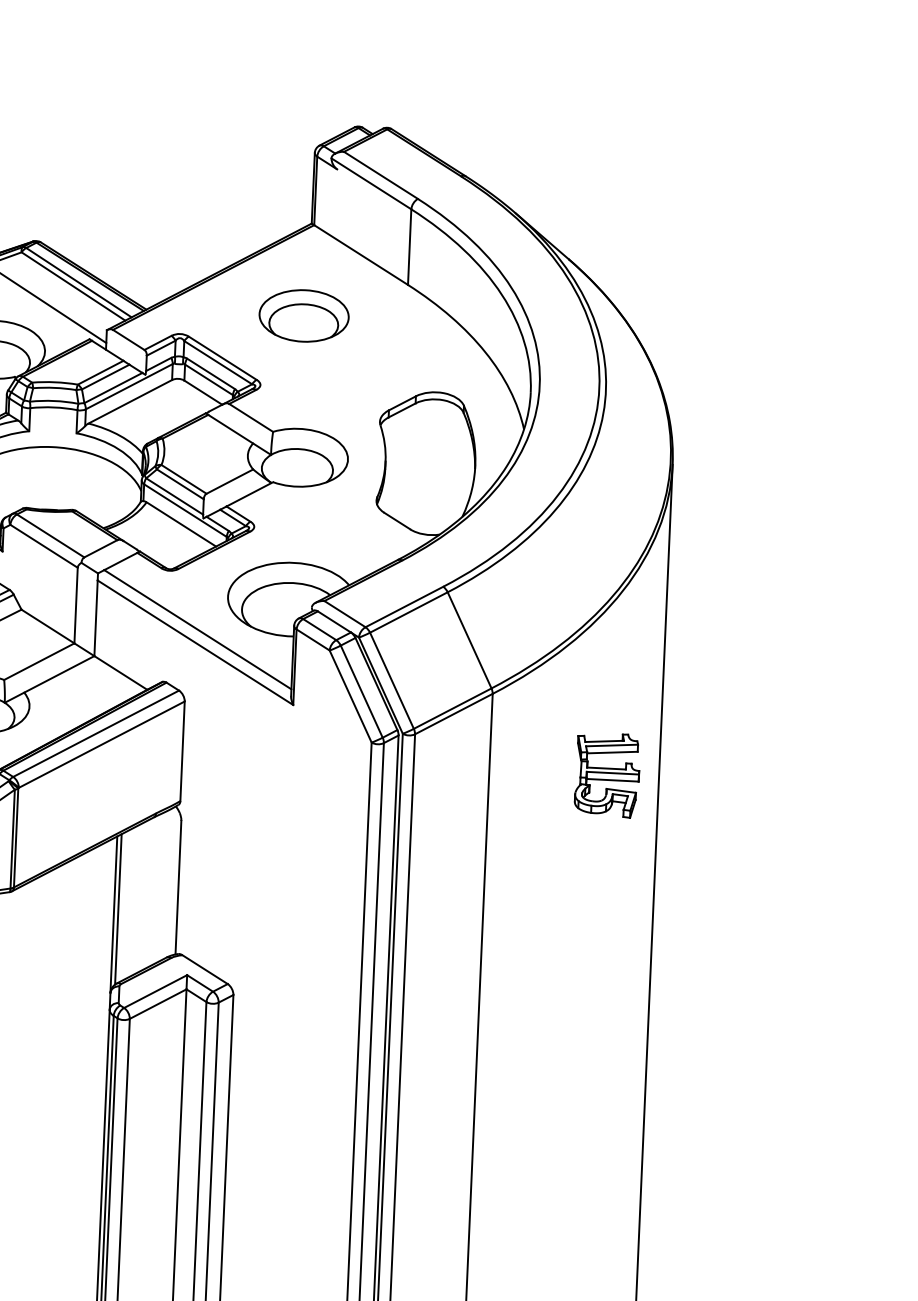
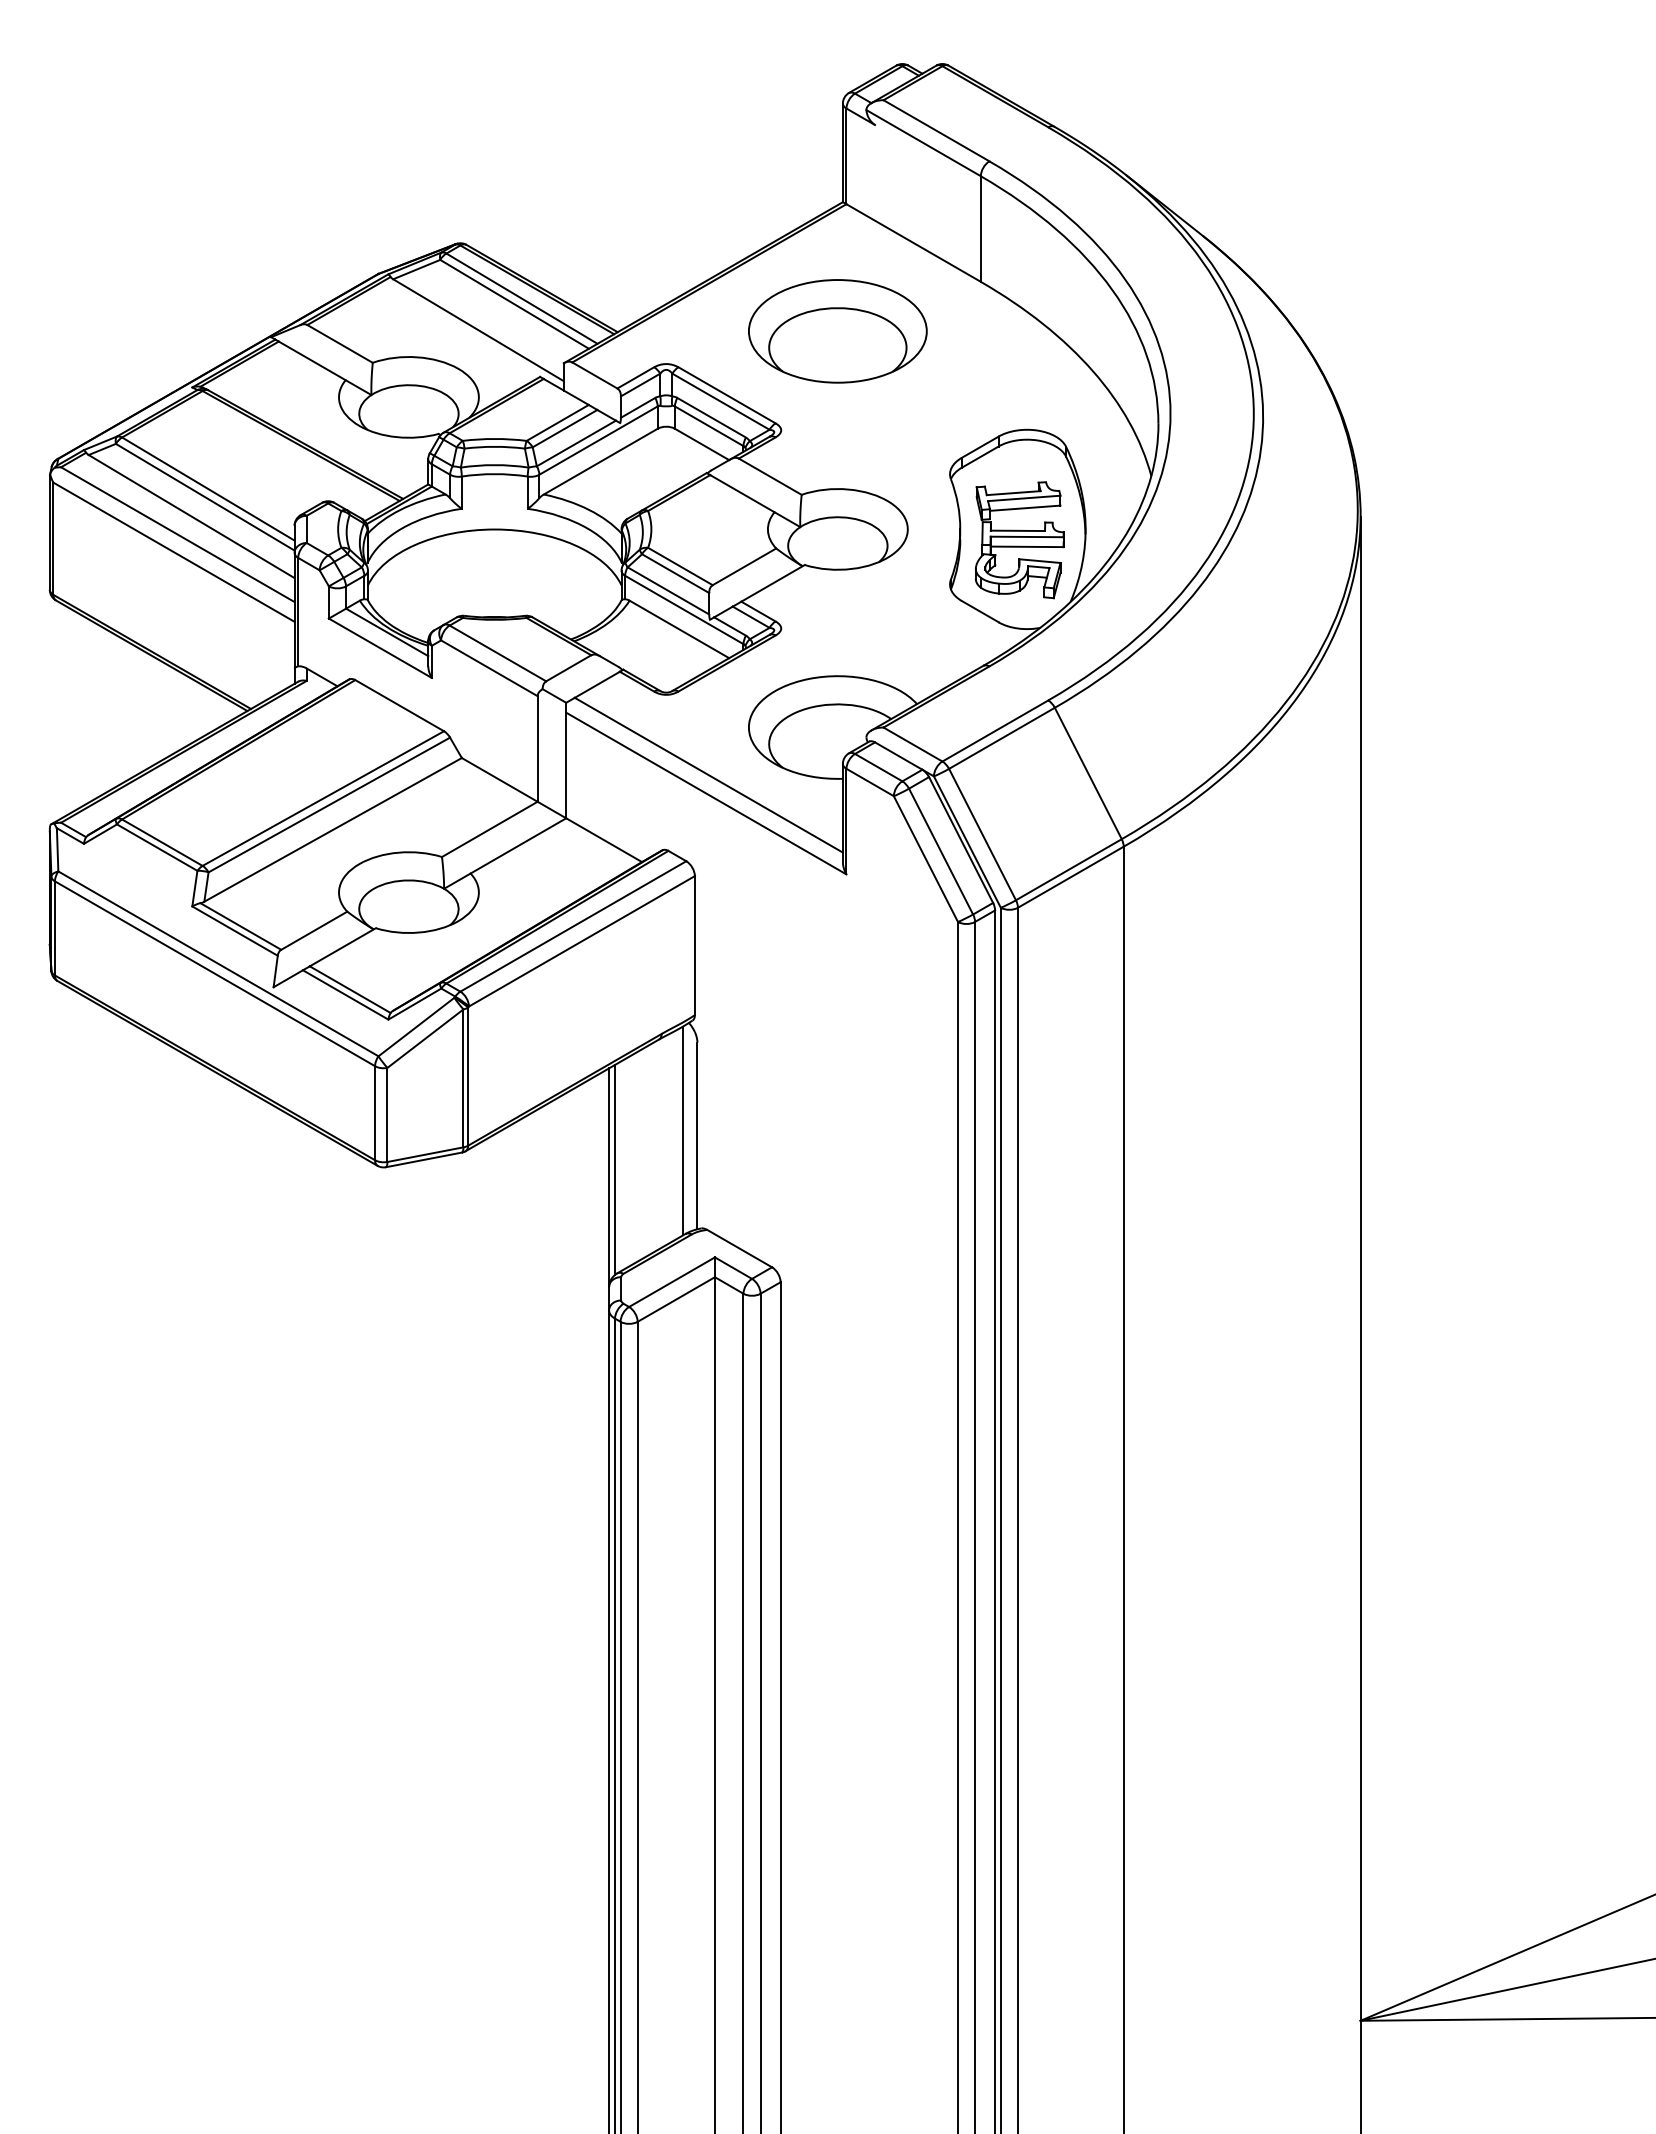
part: (303, 316) -> (837, 331), size x1.43
part: (607, 775) -> (1019, 540), moved
line: (168, 883) -> (683, 1130), added

